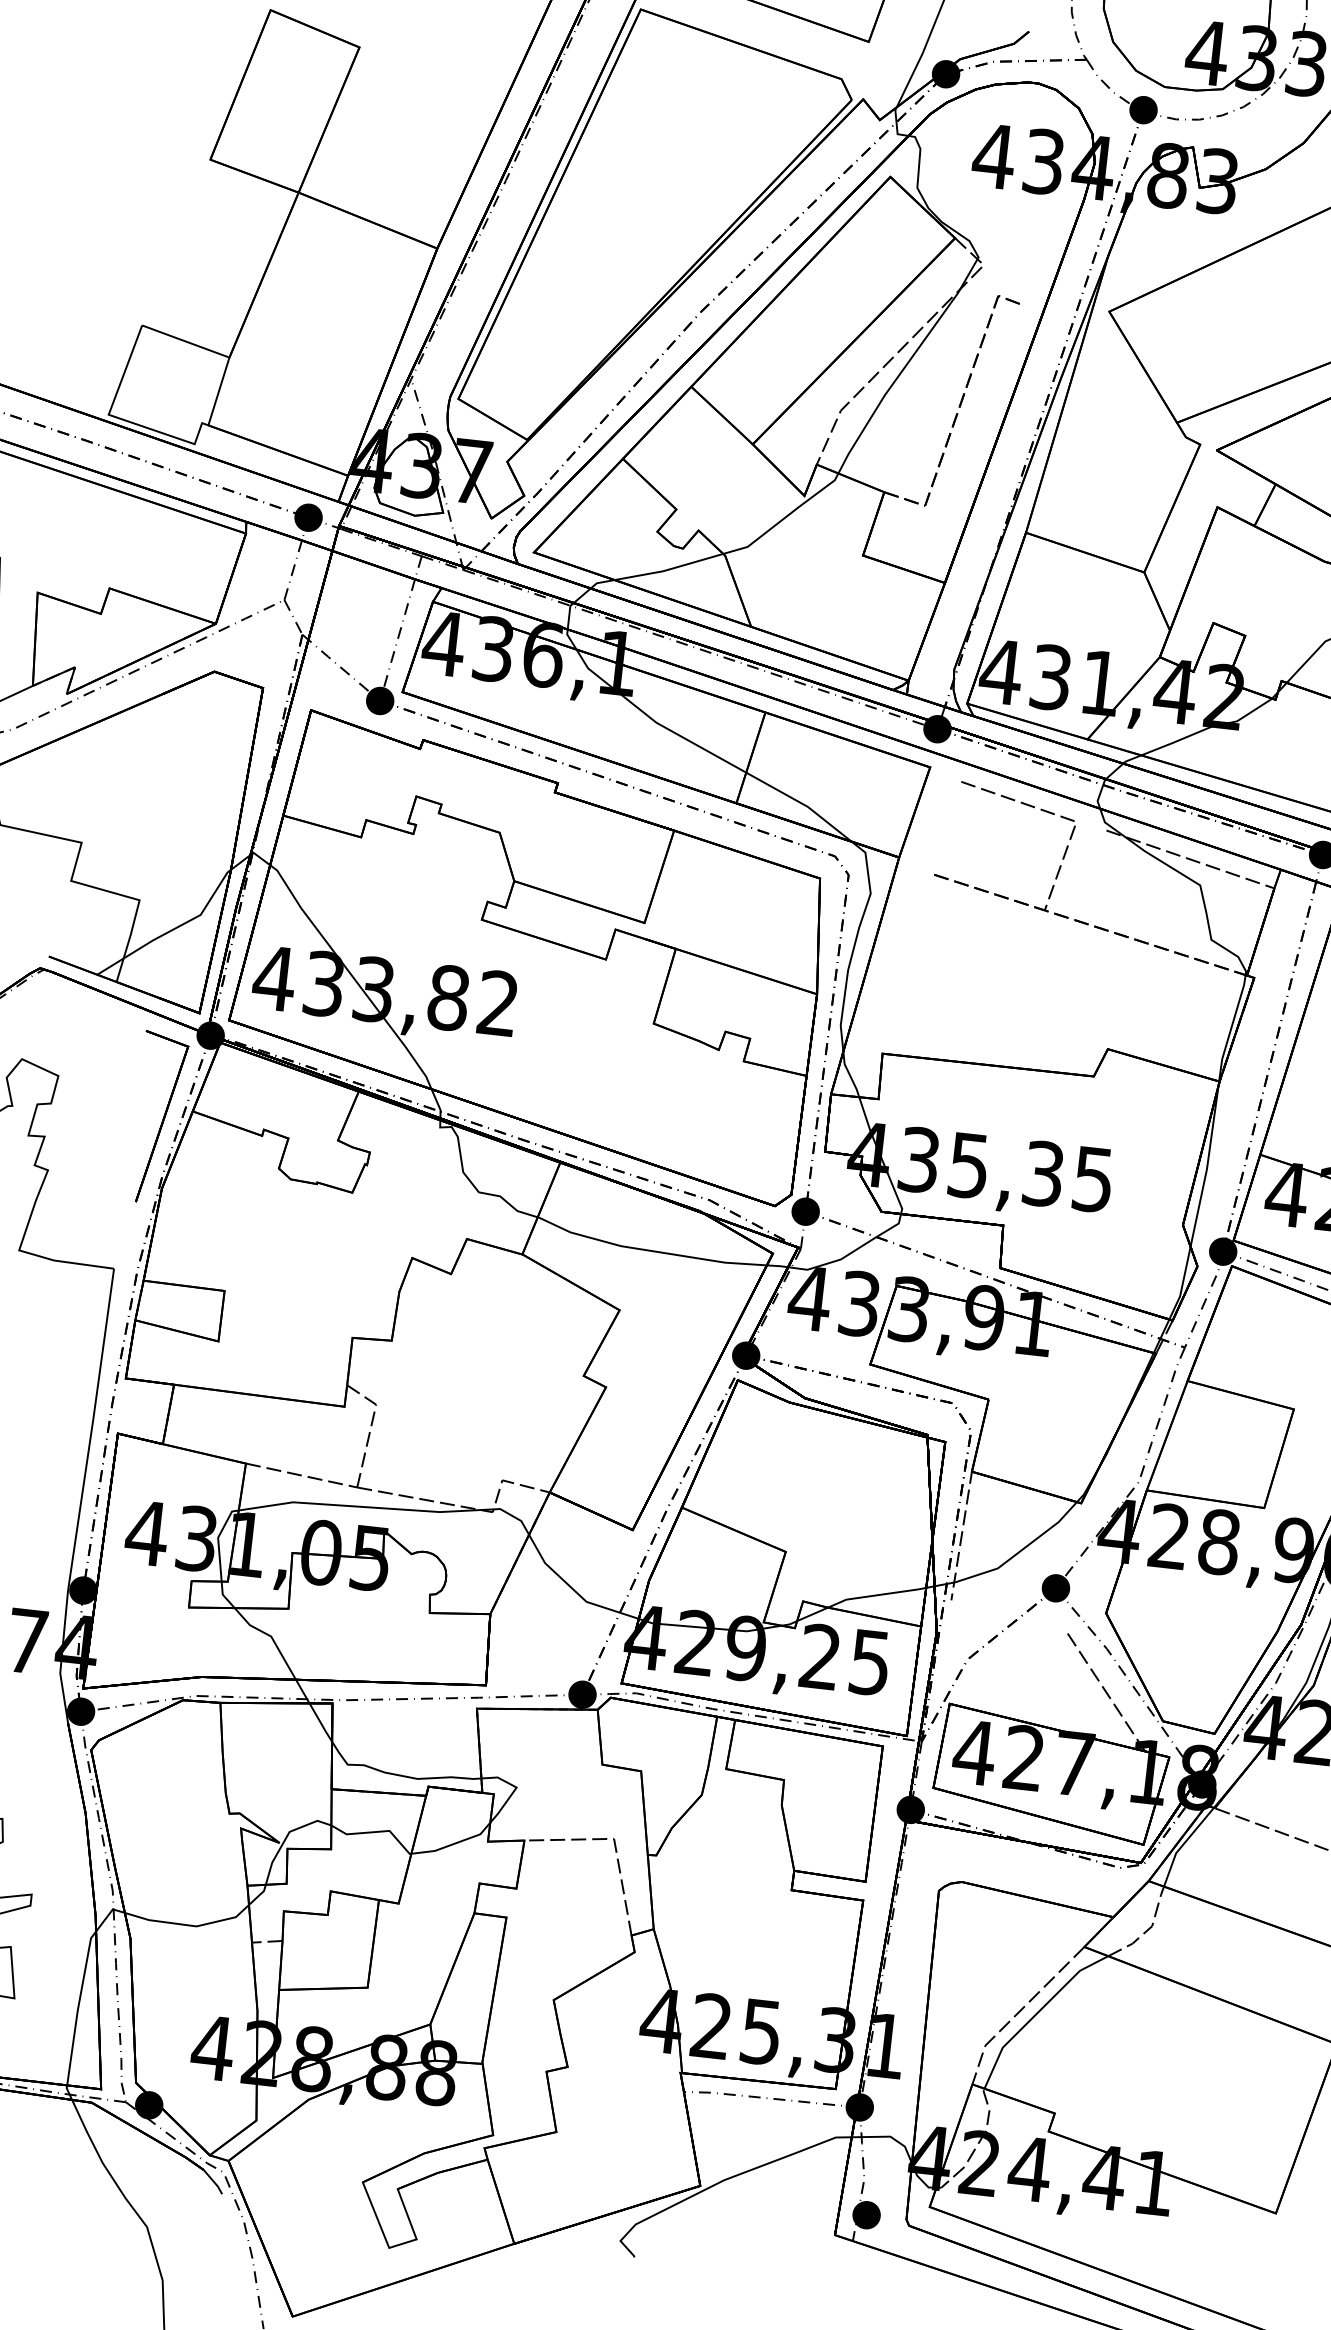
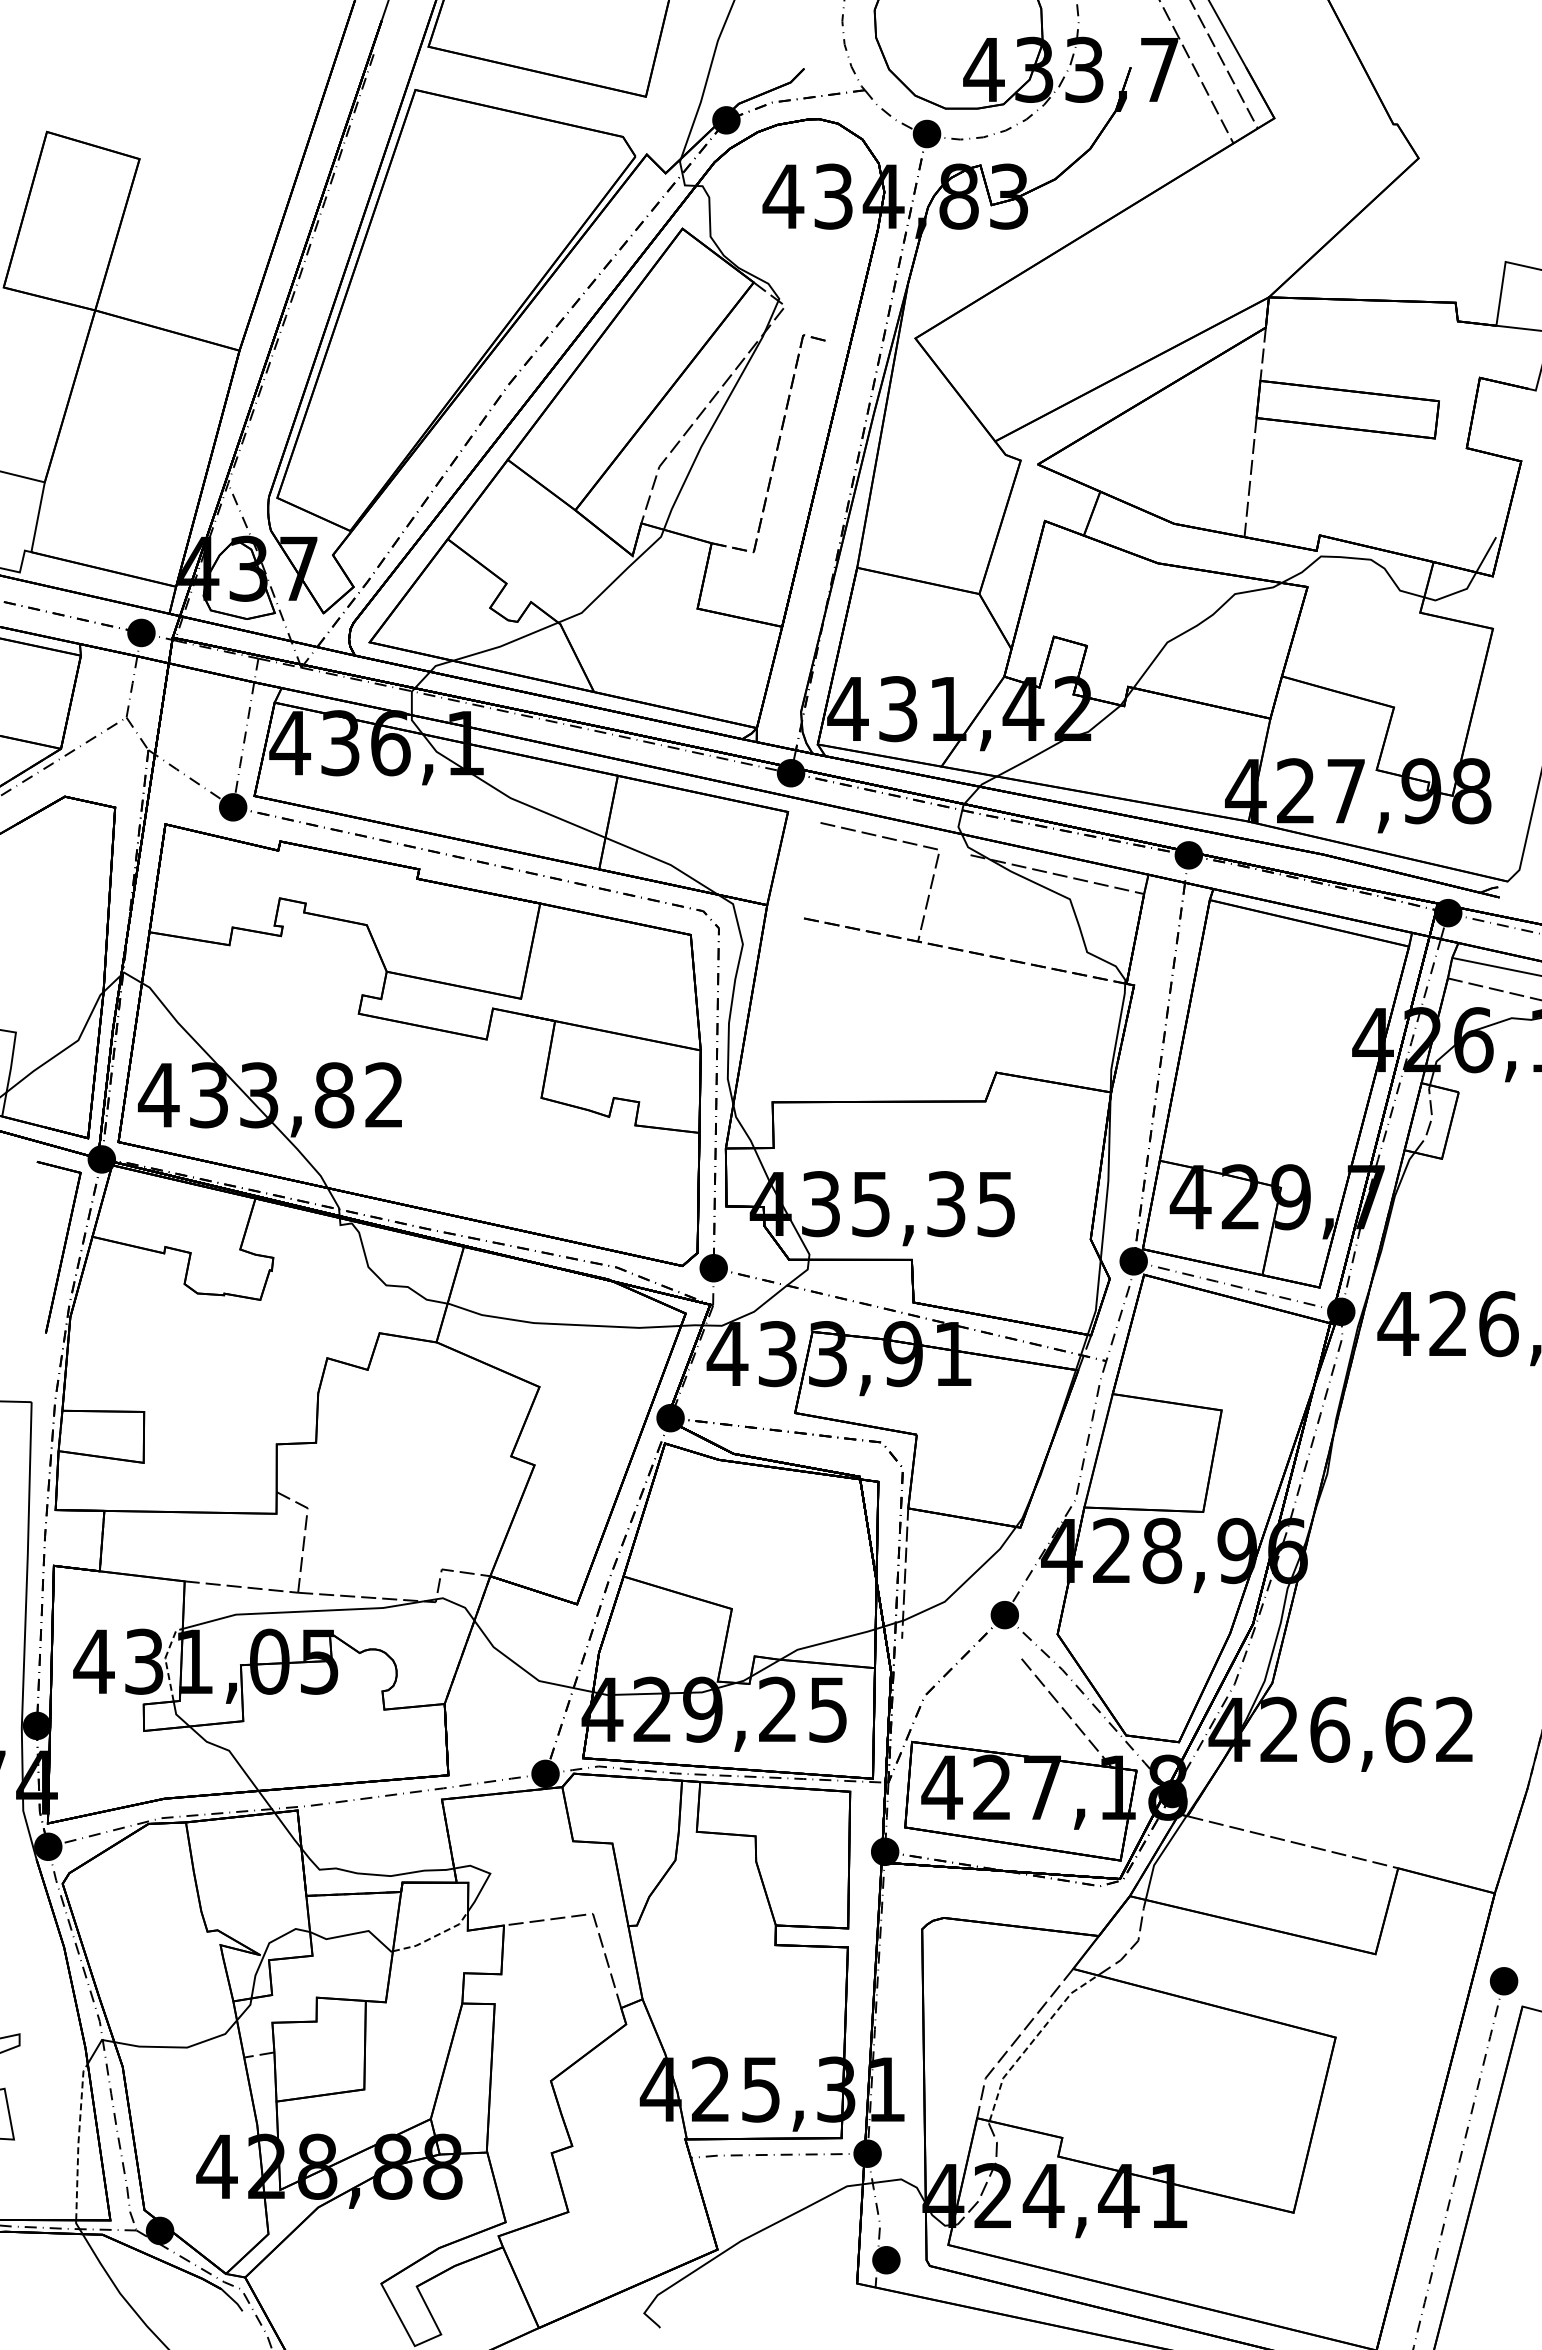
line: (217, 1540) -> (165, 1661), solid -> dashed
line: (454, 1843) -> (434, 1936), solid -> dashed
line: (78, 2007) -> (78, 2141), solid -> dashed
line: (1037, 2013) -> (1033, 2040), solid -> dashed

